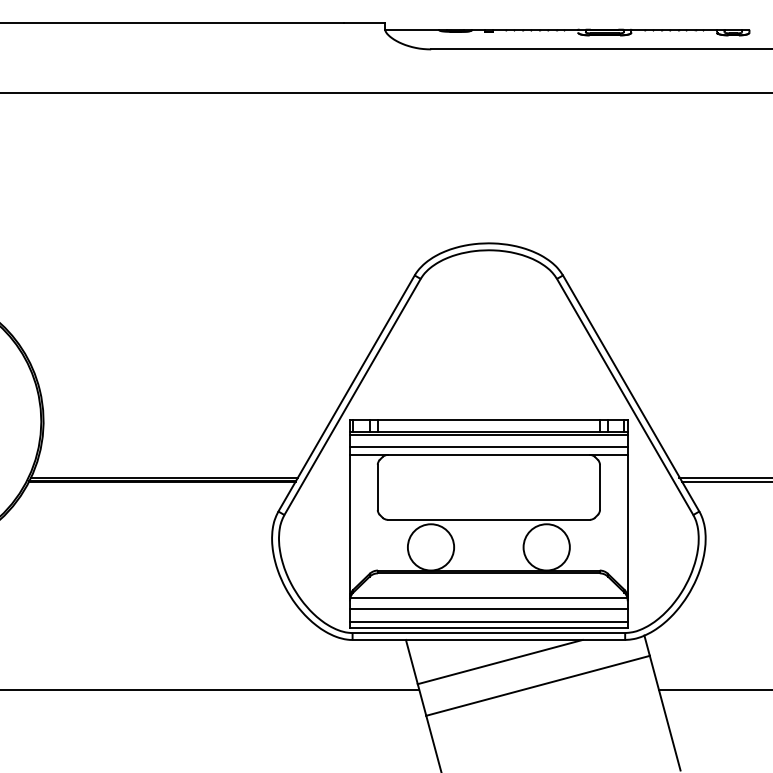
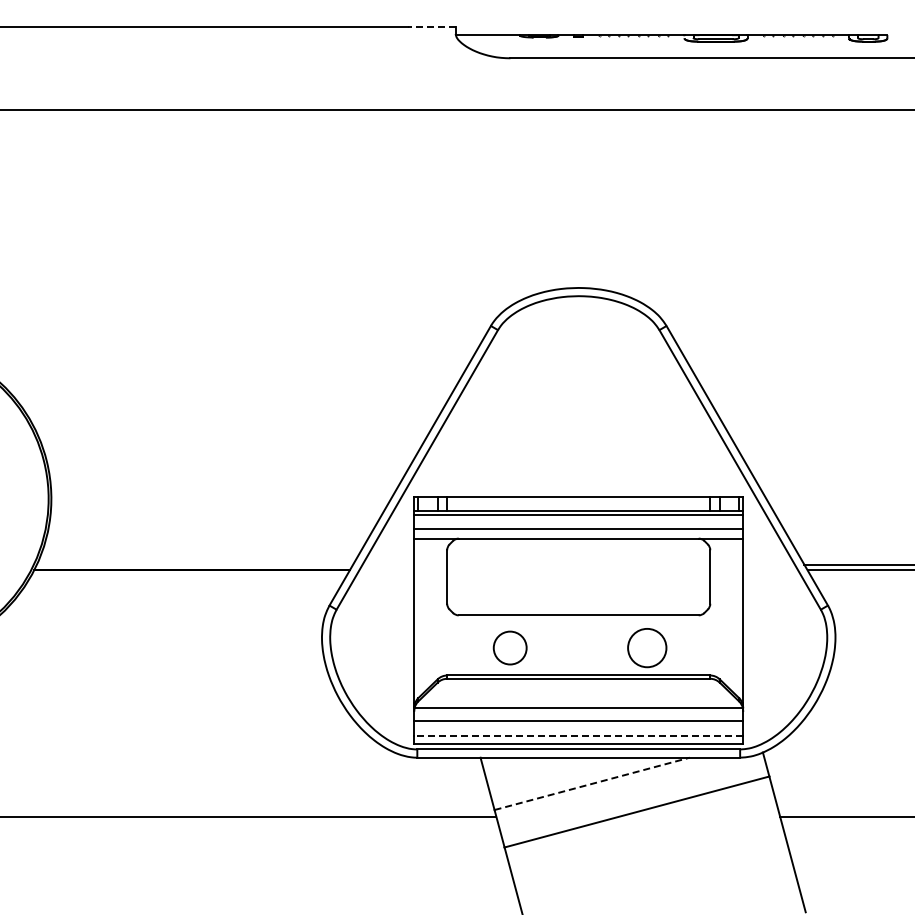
line: (364, 23) -> (431, 27), solid -> dashed
line: (164, 477) -> (194, 565), removed
circle: (430, 546) -> (509, 647), size x0.6
circle: (546, 546) -> (646, 647), size x0.7
line: (488, 621) -> (578, 735), solid -> dashed
line: (500, 661) -> (592, 783), solid -> dashed

